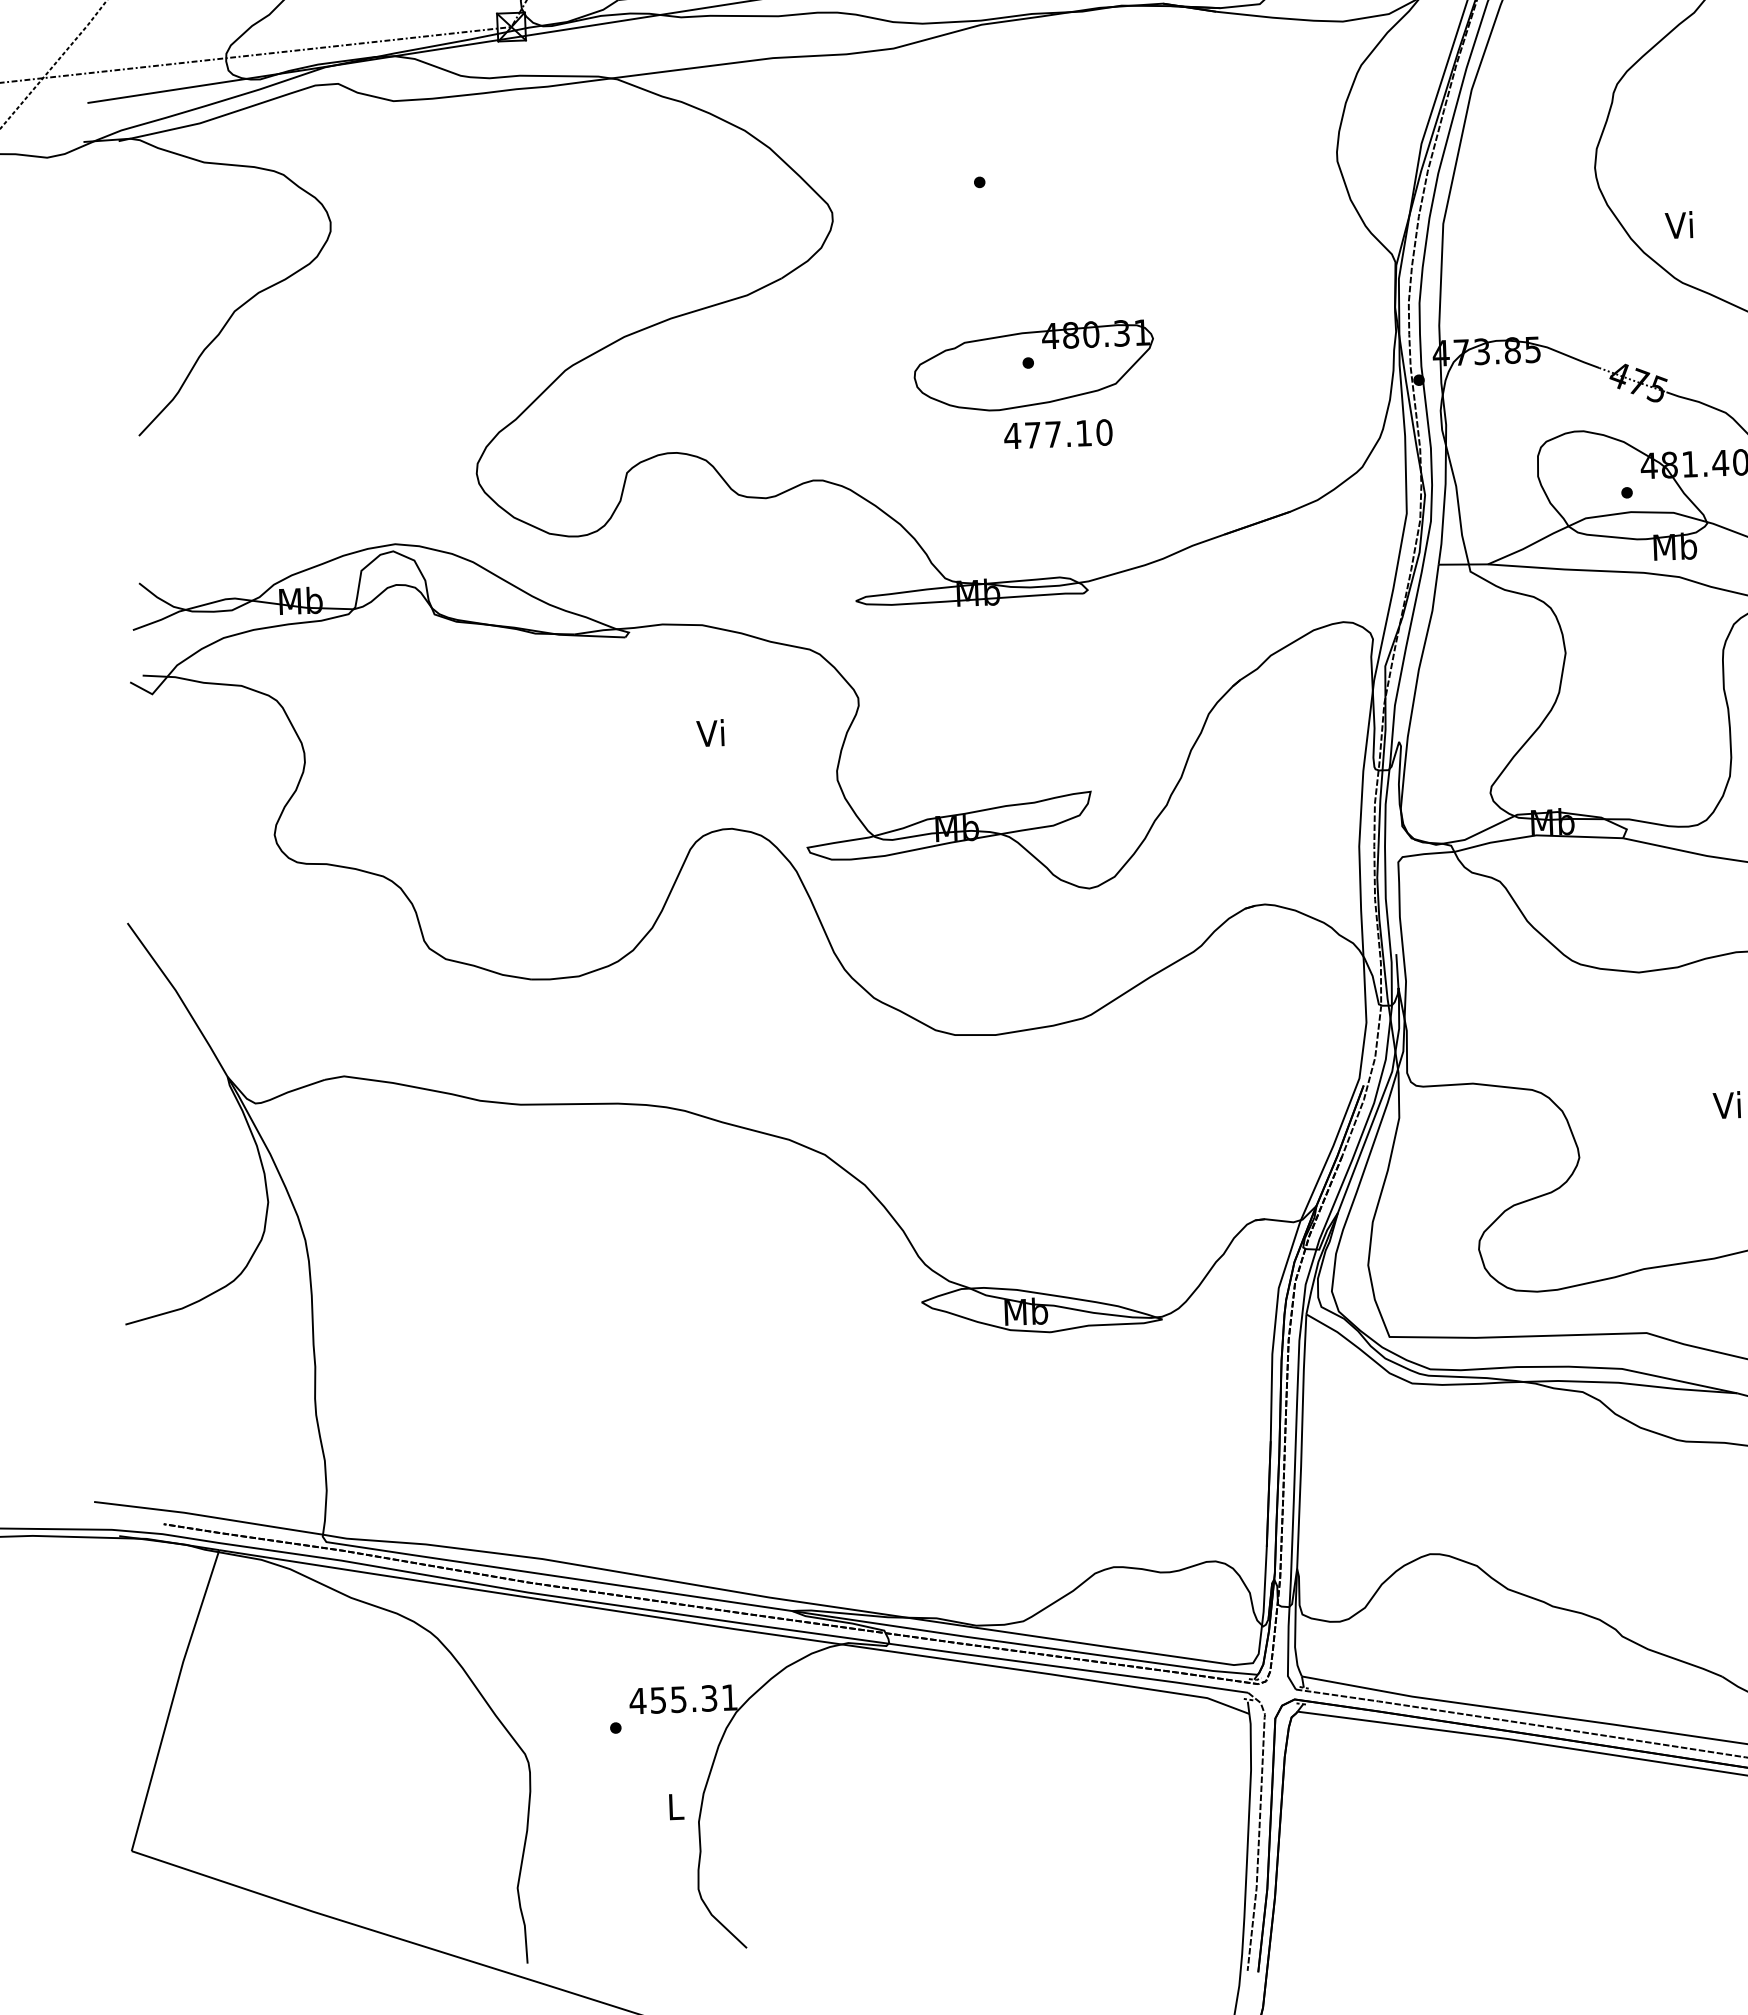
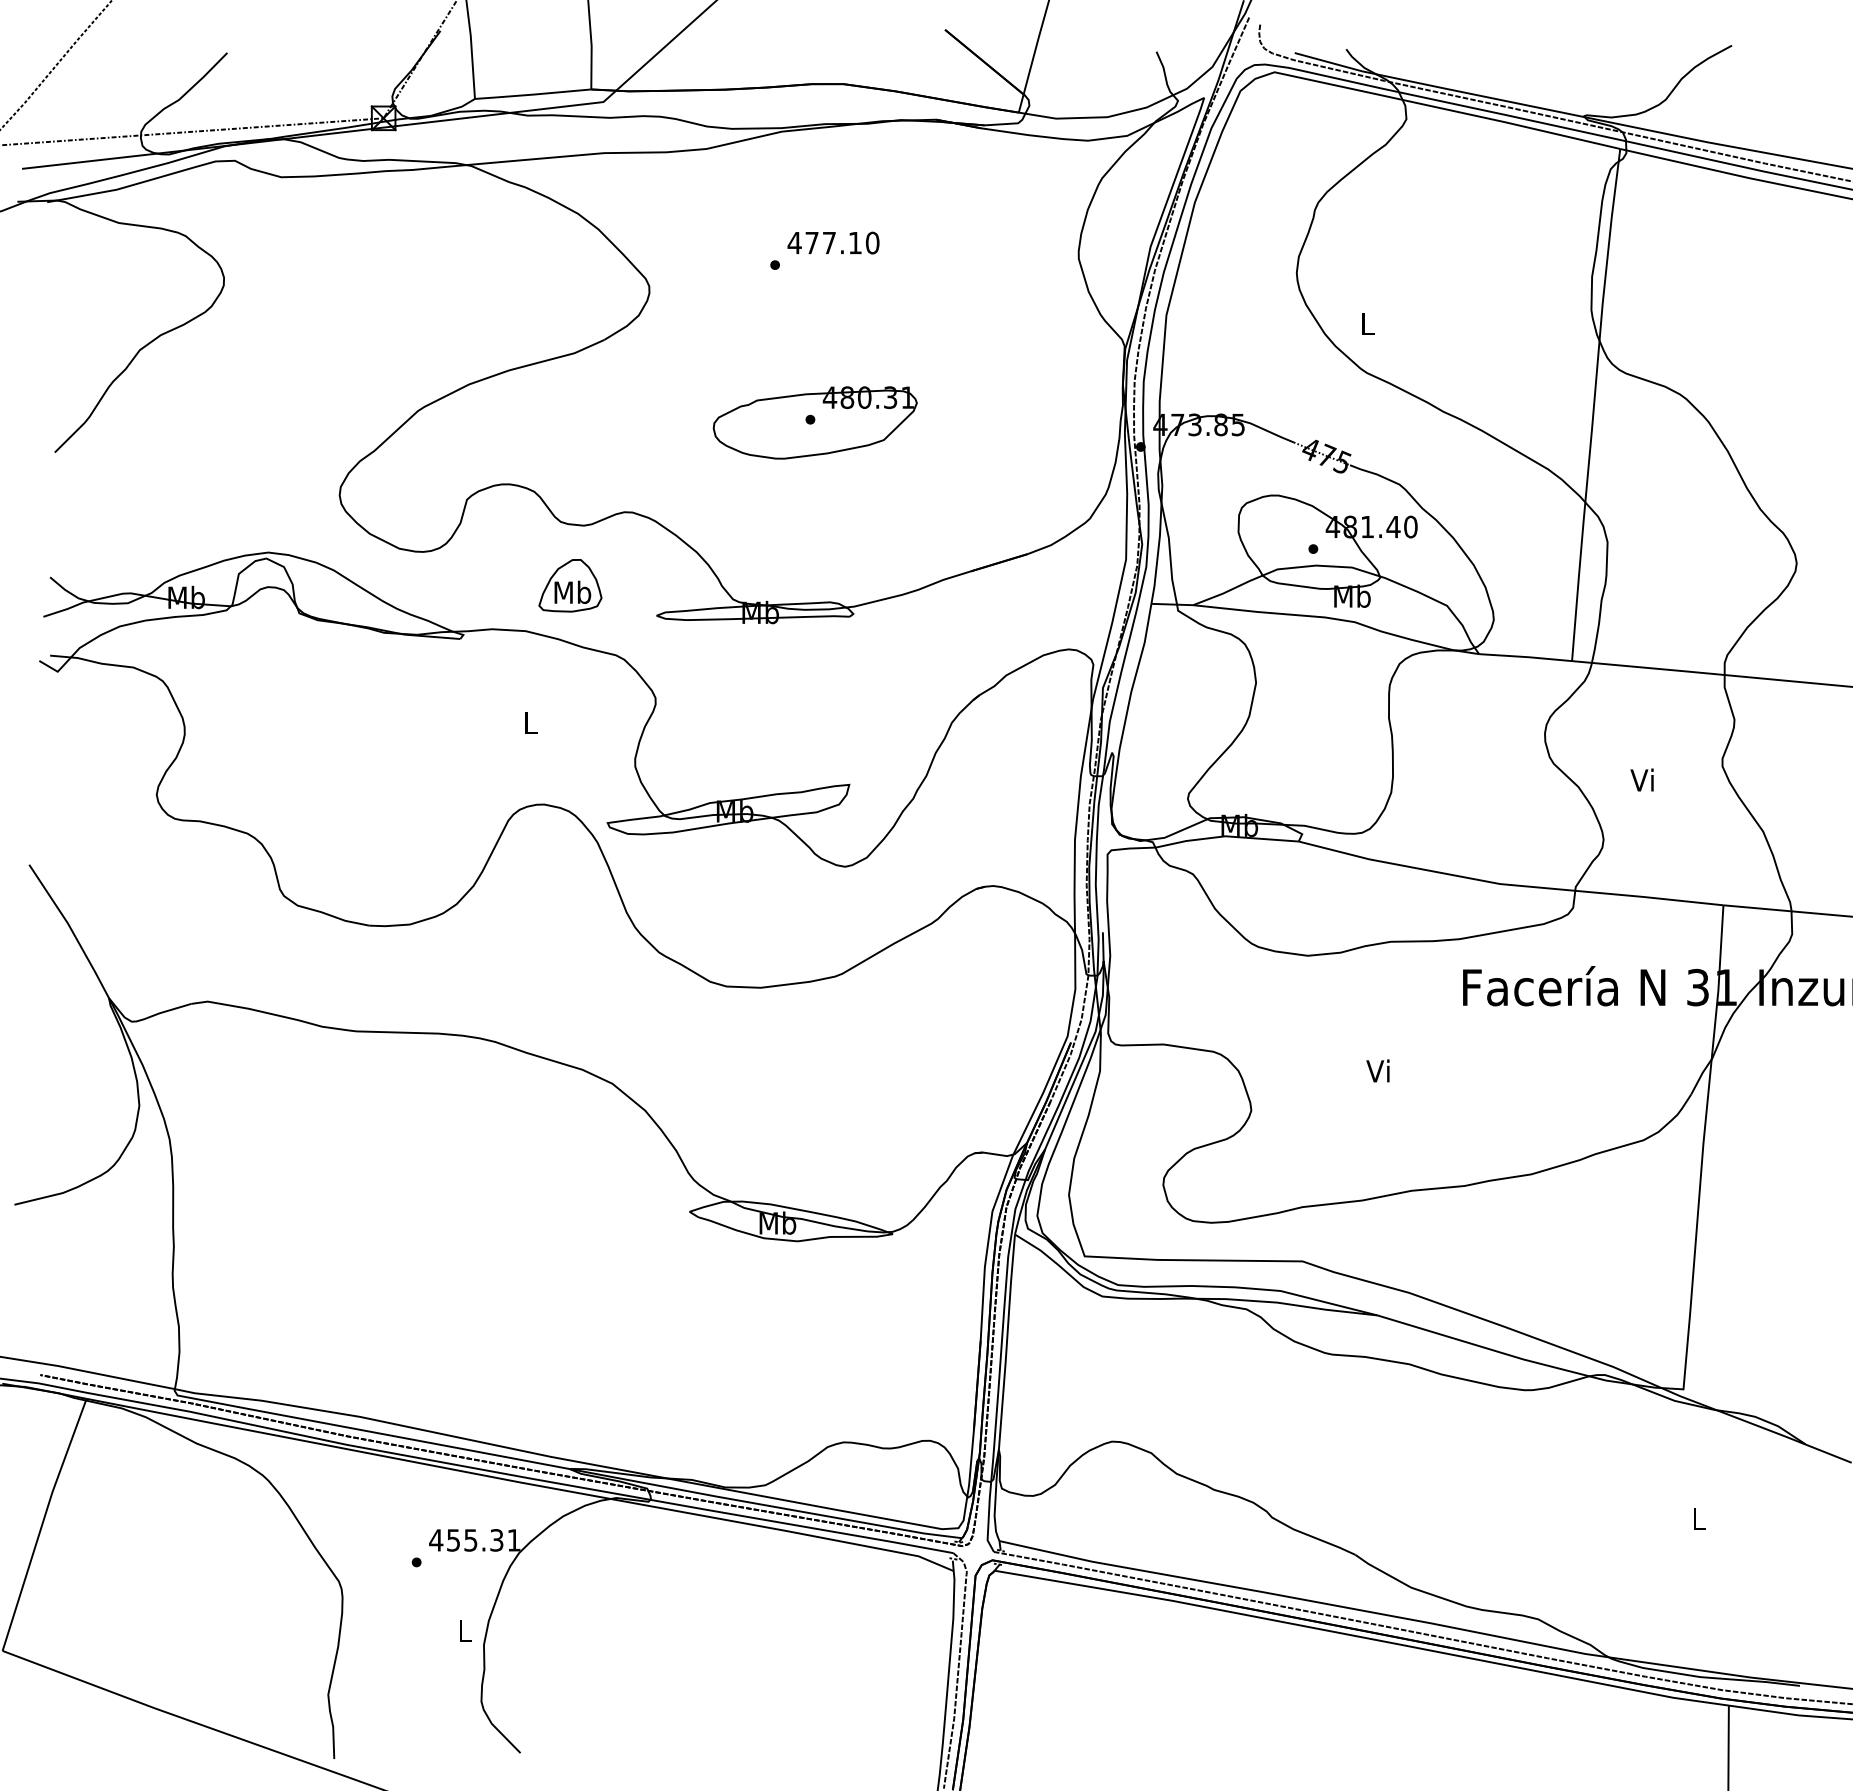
text: (1678, 224) -> (1365, 323), Vi -> L
text: (1058, 433) -> (833, 242), moved
part: (752, 569) -> (570, 585), added
text: (709, 732) -> (528, 722), Vi -> L

